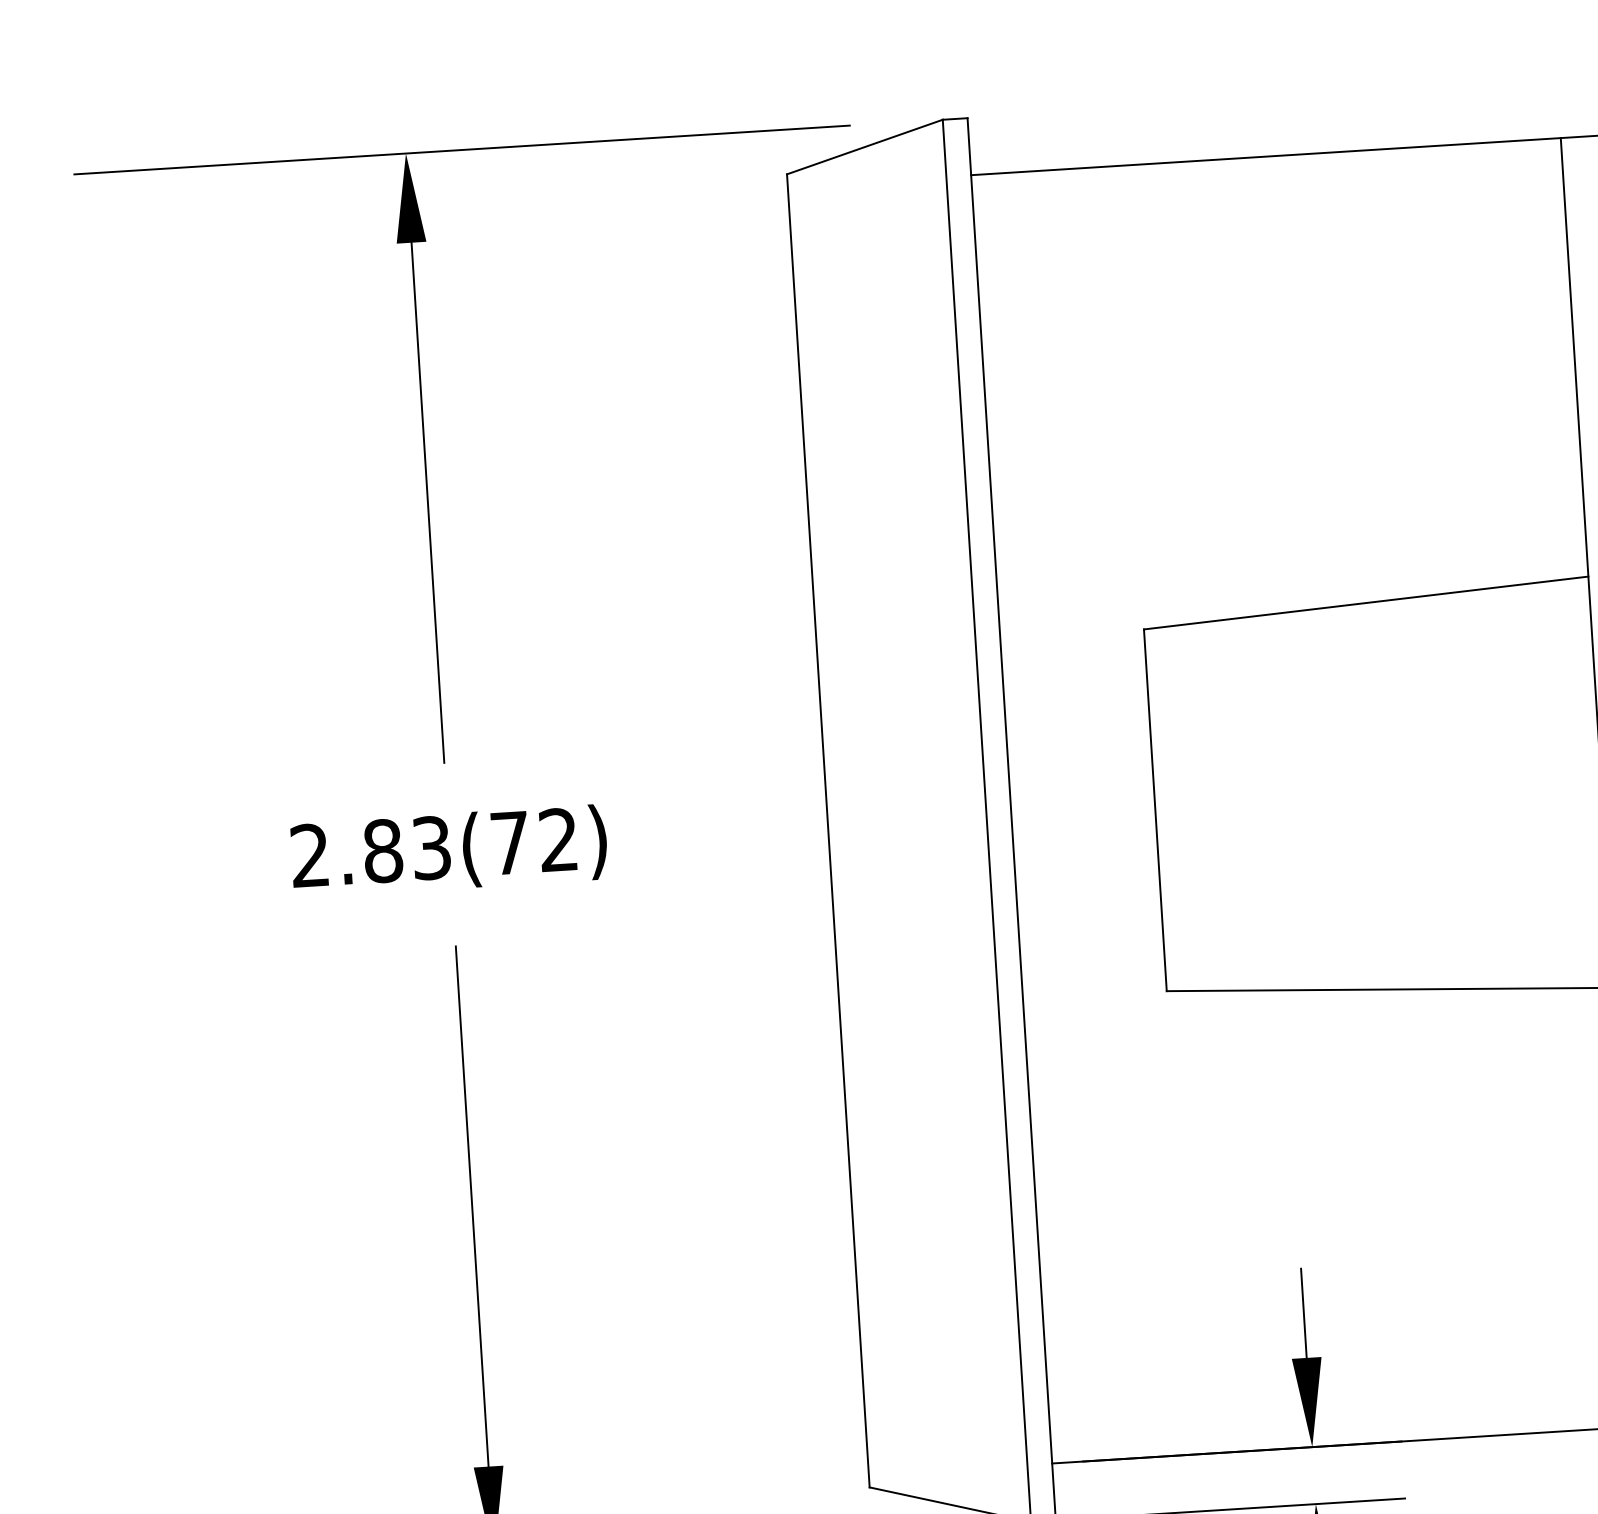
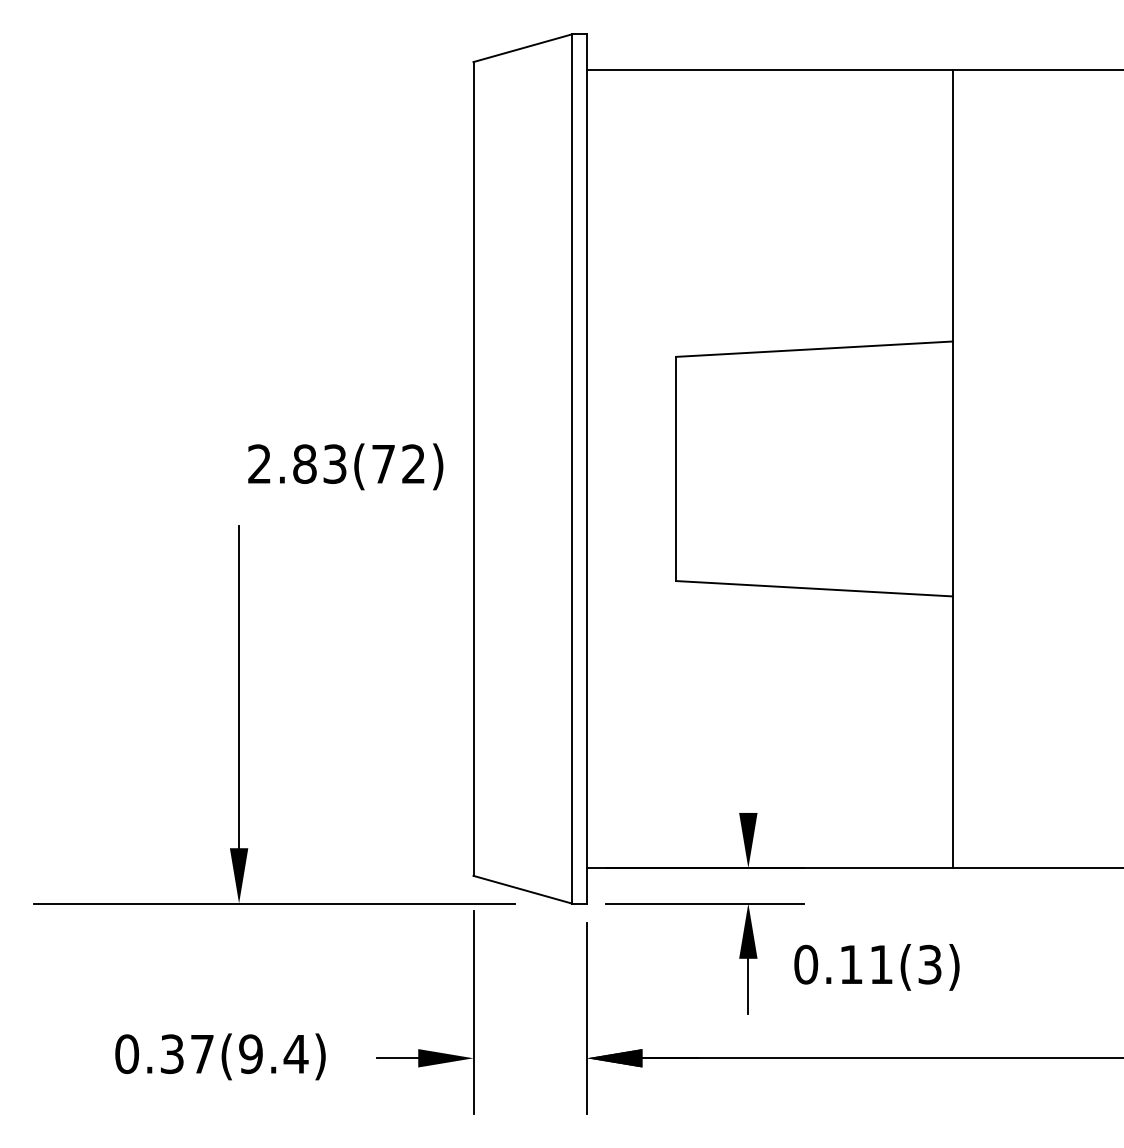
part: (425, 456) -> (239, 222), removed
text: (448, 850) -> (345, 466), moved
line: (1304, 1312) -> (748, 784), removed

